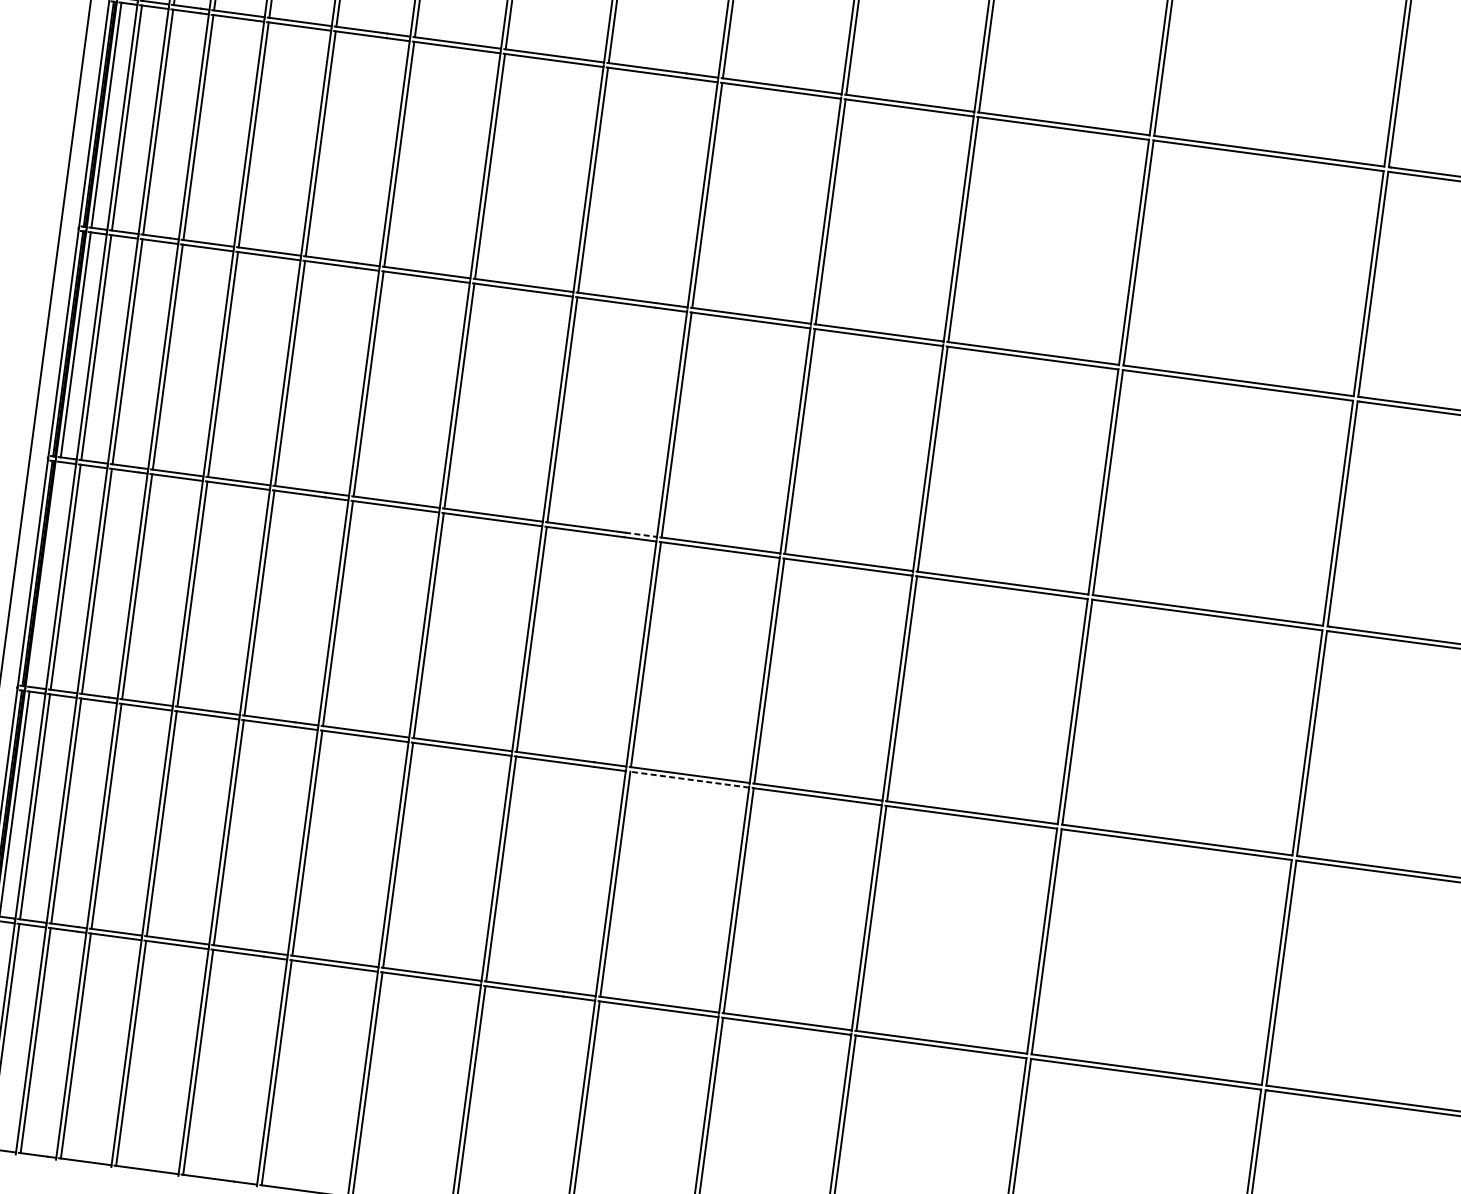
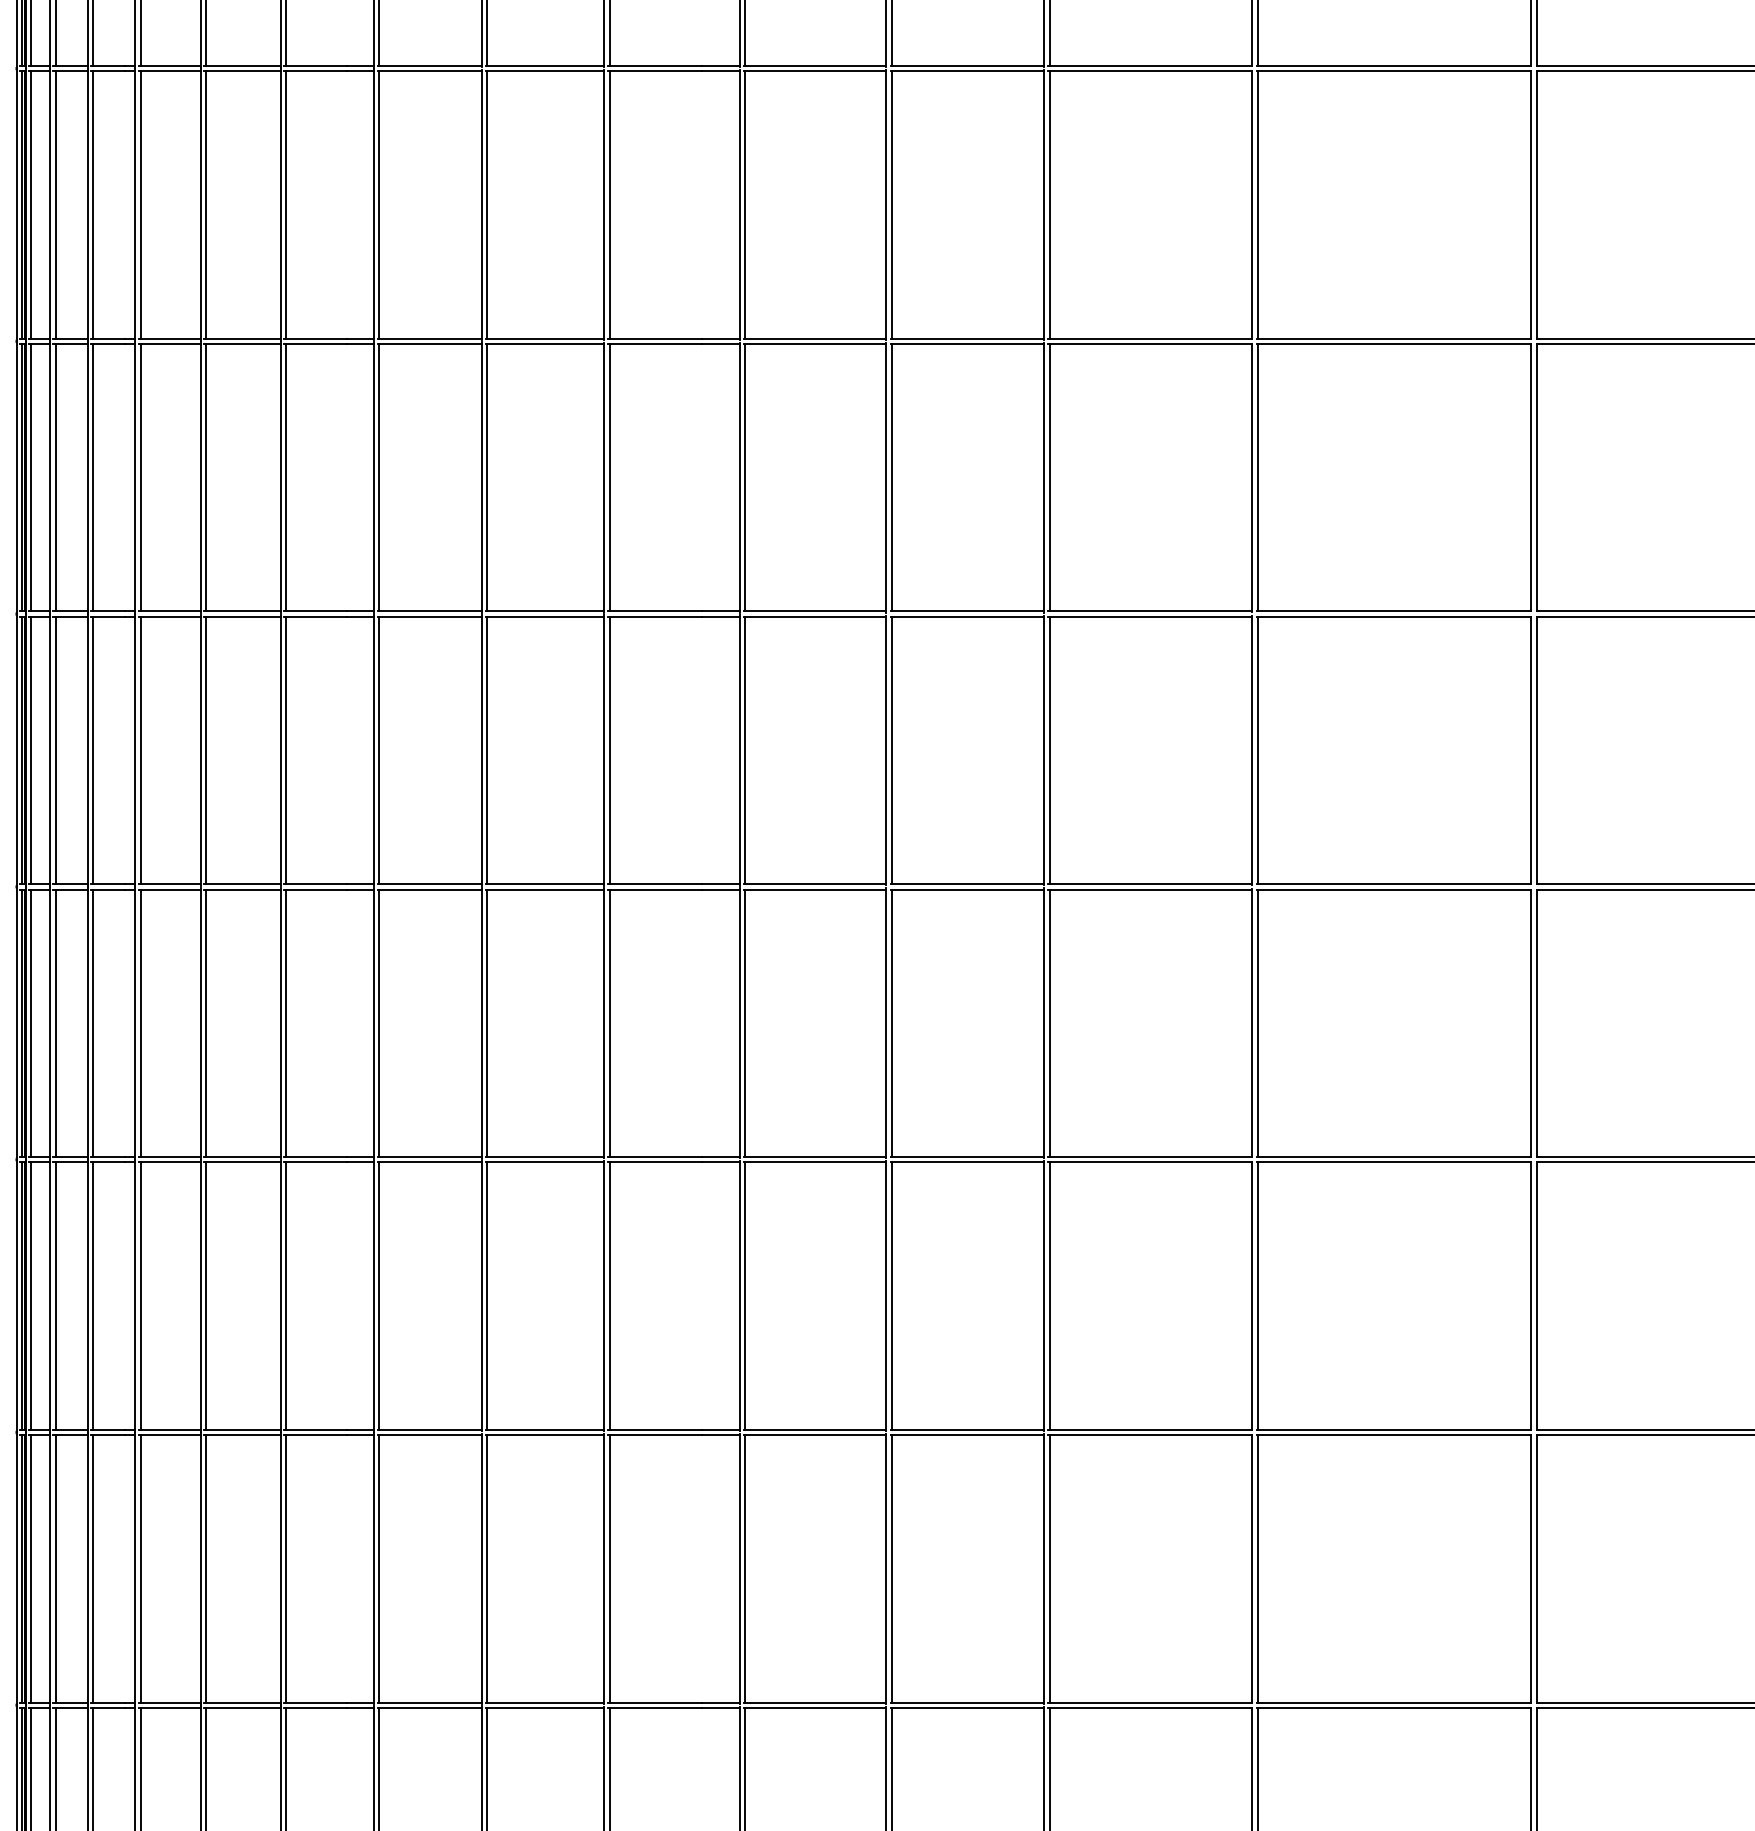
line: (640, 534) -> (720, 1156), dashed -> solid
line: (45, 574) -> (31, 1295), added
line: (688, 779) -> (814, 1435), dashed -> solid

